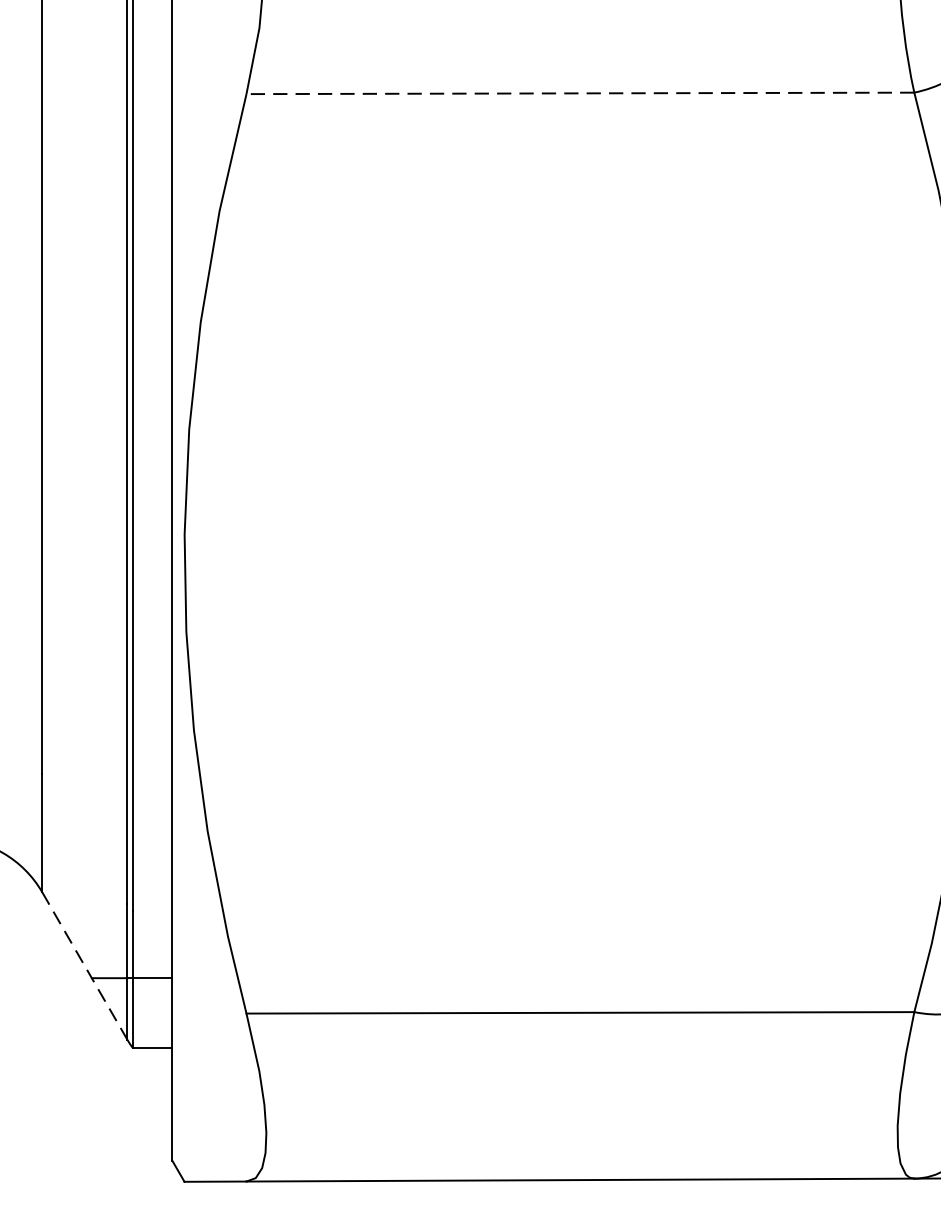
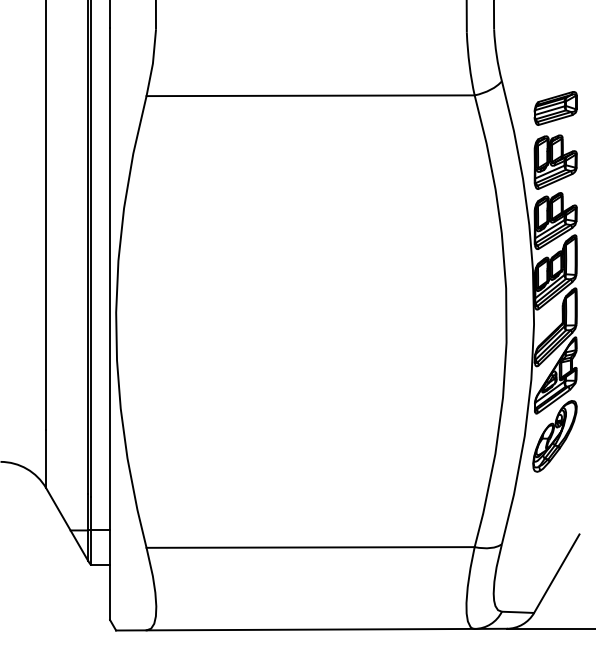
line: (580, 92) -> (310, 95), dashed -> solid
line: (85, 966) -> (67, 524), dashed -> solid

